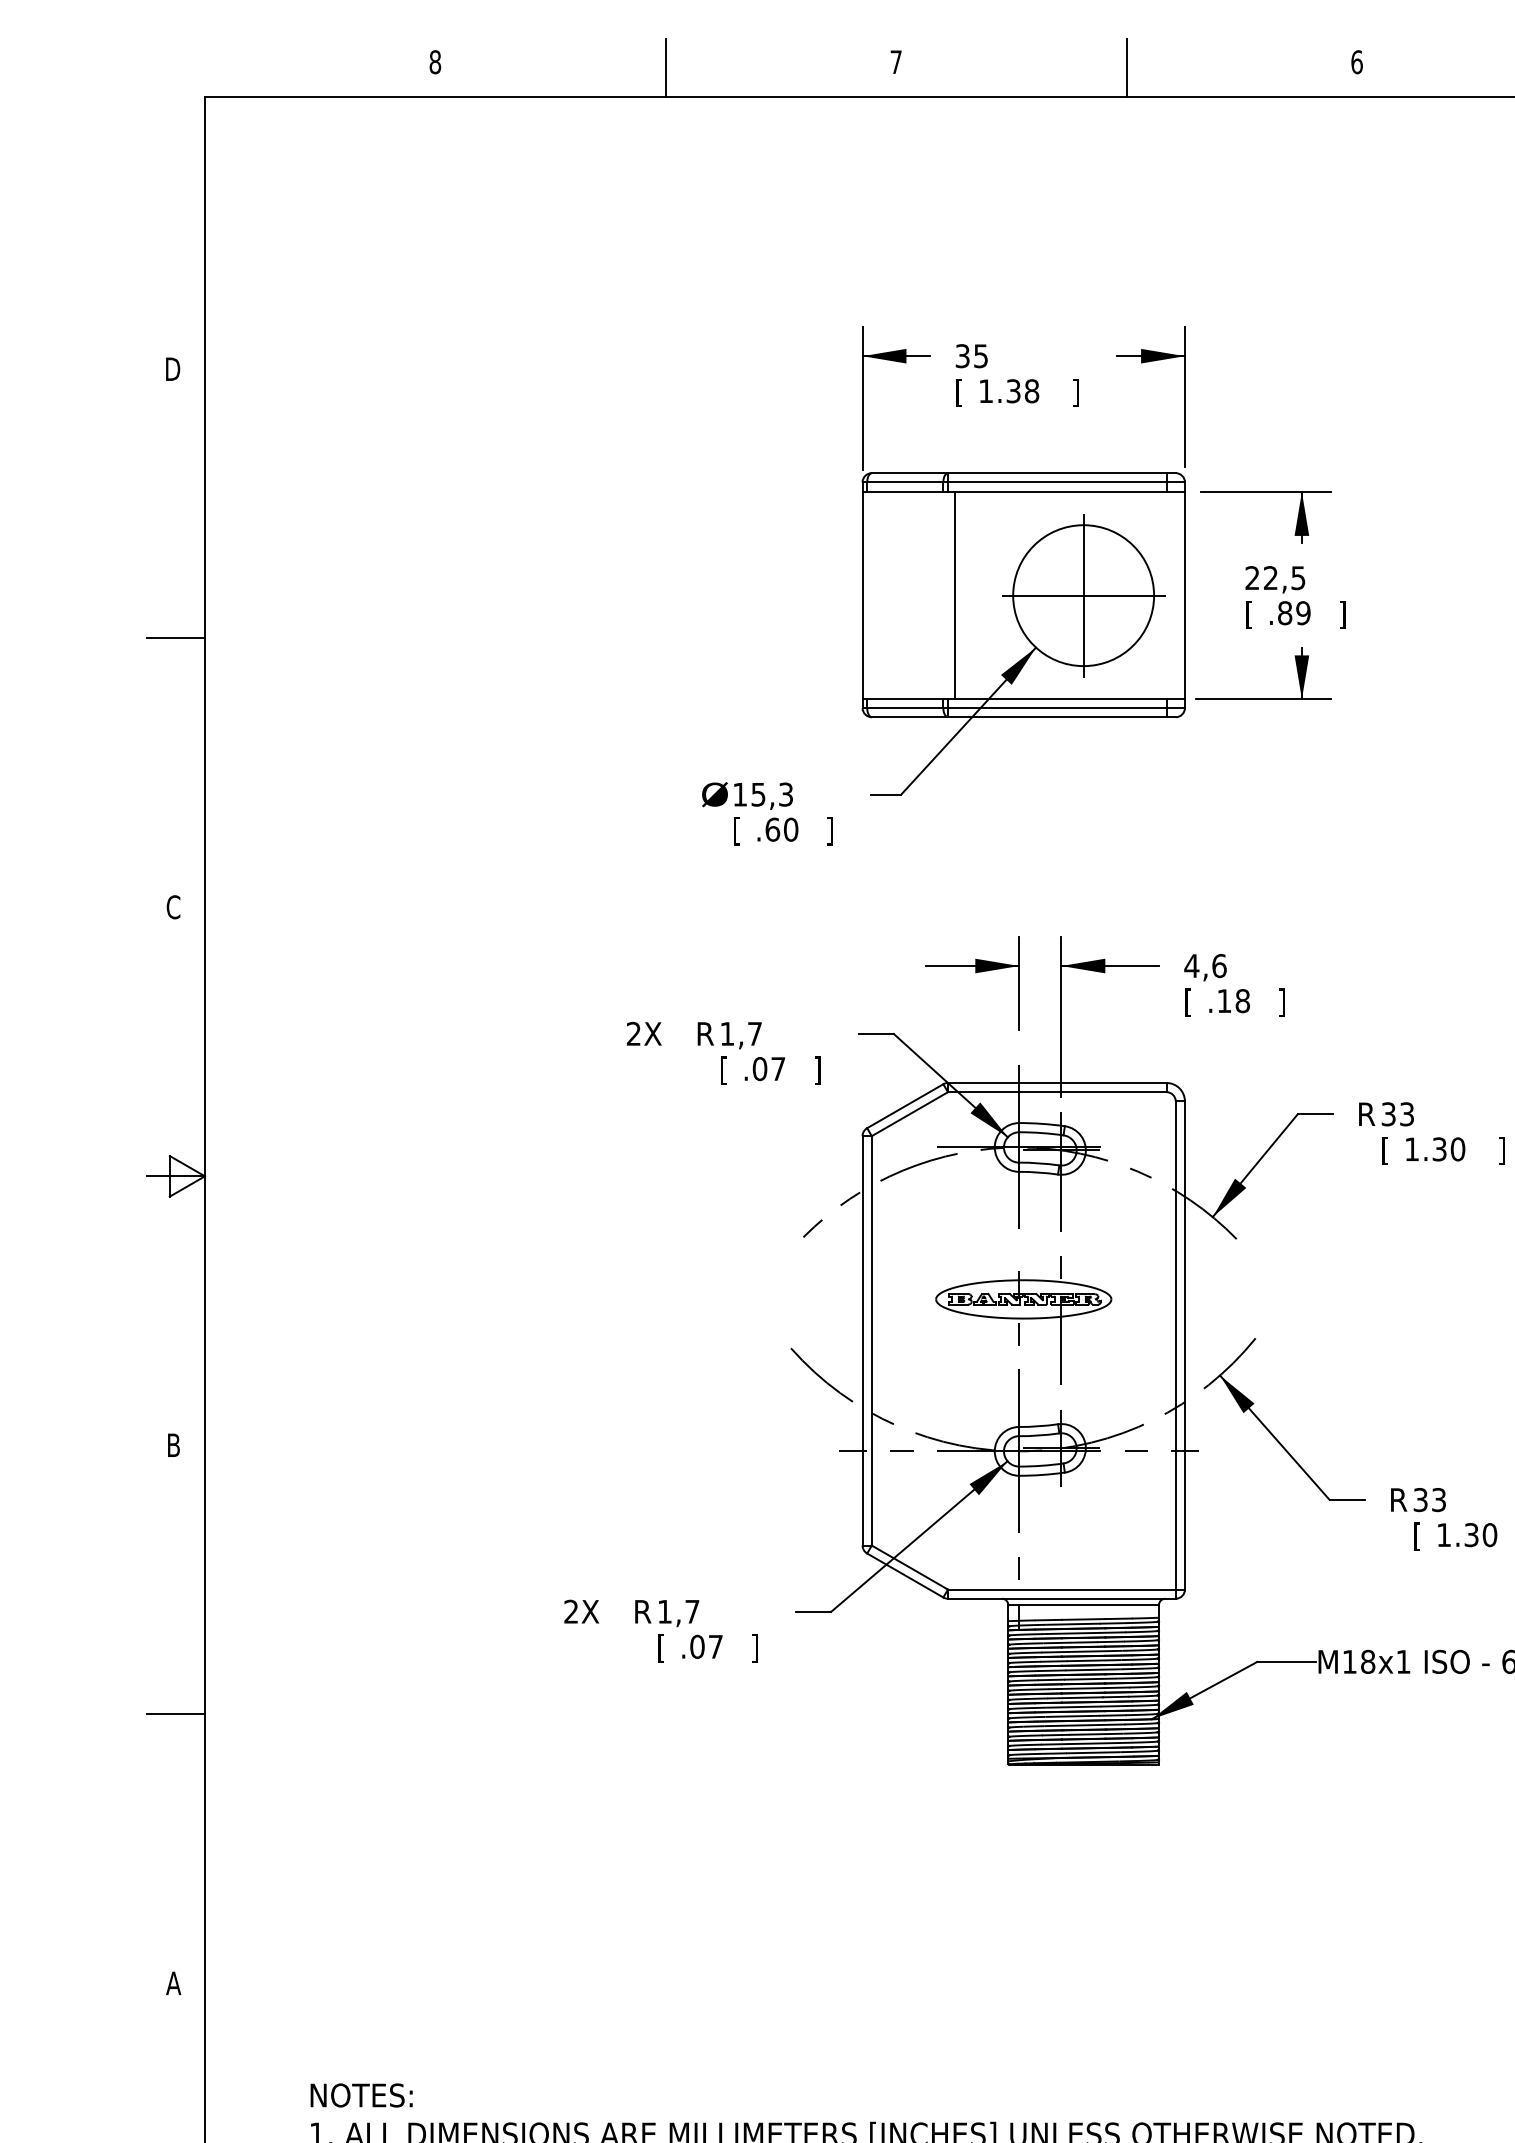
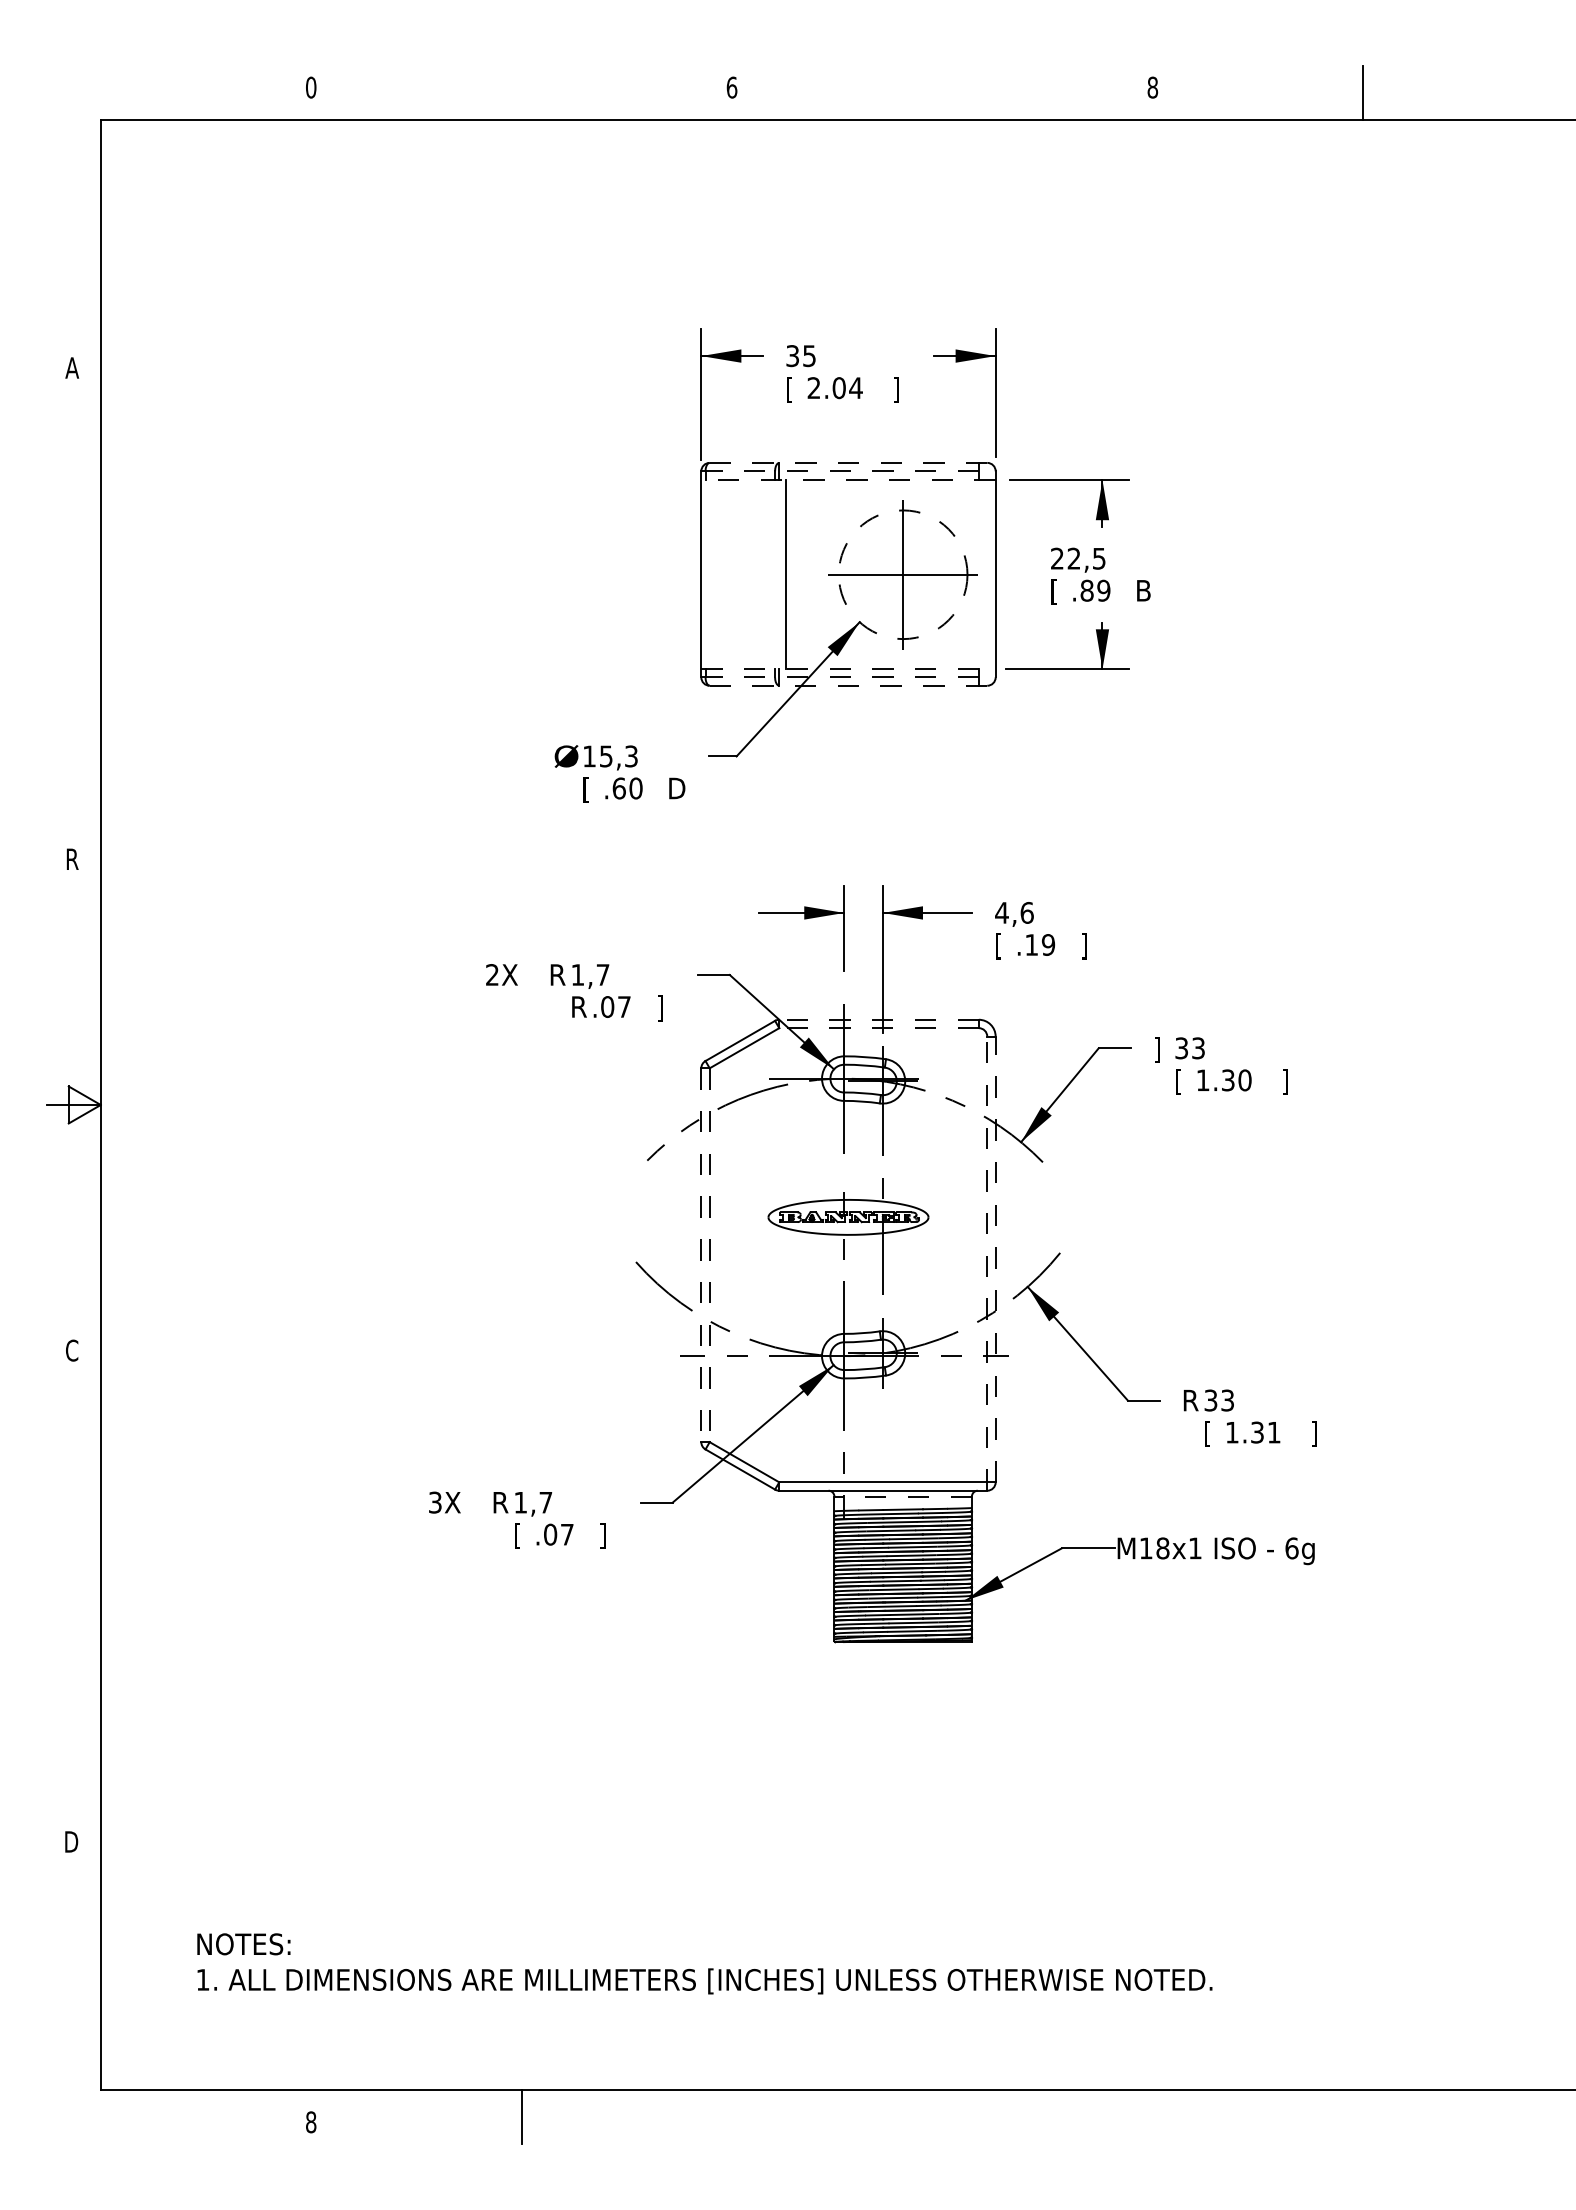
text: (435, 62) -> (311, 87), 8 -> 0
text: (895, 62) -> (731, 87), 7 -> 6
text: (1356, 62) -> (1152, 87), 6 -> 8
line: (665, 67) -> (521, 92), removed
line: (1126, 67) -> (942, 92), removed
text: (173, 368) -> (72, 367), D -> A
text: (1008, 391) -> (834, 388), 1.38 -> 2.04
line: (1023, 472) -> (848, 462), solid -> dashed
line: (1024, 482) -> (849, 471), solid -> dashed
line: (1023, 492) -> (848, 480), solid -> dashed
circle: (1082, 595) -> (902, 574), solid -> dashed
text: (1346, 614) -> (1143, 591), ] -> B
line: (175, 638) -> (73, 613), removed
line: (1024, 699) -> (849, 669), solid -> dashed
line: (1024, 708) -> (849, 677), solid -> dashed
line: (1023, 716) -> (848, 685), solid -> dashed
text: (836, 830) -> (677, 789), ] -> D
text: (173, 907) -> (72, 859), C -> R
text: (1242, 1000) -> (1048, 944), .18 -> .19
text: (729, 1070) -> (579, 1008), [ -> R
line: (1057, 1082) -> (879, 1019), solid -> dashed
line: (1057, 1092) -> (879, 1028), solid -> dashed
text: (1366, 1115) -> (1161, 1049), R -> ]
line: (862, 1341) -> (701, 1255), solid -> dashed
line: (871, 1341) -> (709, 1255), solid -> dashed
line: (1184, 1345) -> (995, 1259), solid -> dashed
line: (1175, 1349) -> (987, 1263), solid -> dashed
text: (173, 1445) -> (72, 1350), B -> C
text: (1489, 1534) -> (1273, 1432), 1.30 -> 1.31
line: (1084, 1605) -> (903, 1496), solid -> dashed
text: (571, 1611) -> (435, 1502), 2X -> 3X
line: (175, 1714) -> (73, 1596), removed
text: (173, 1982) -> (72, 1841), A -> D

